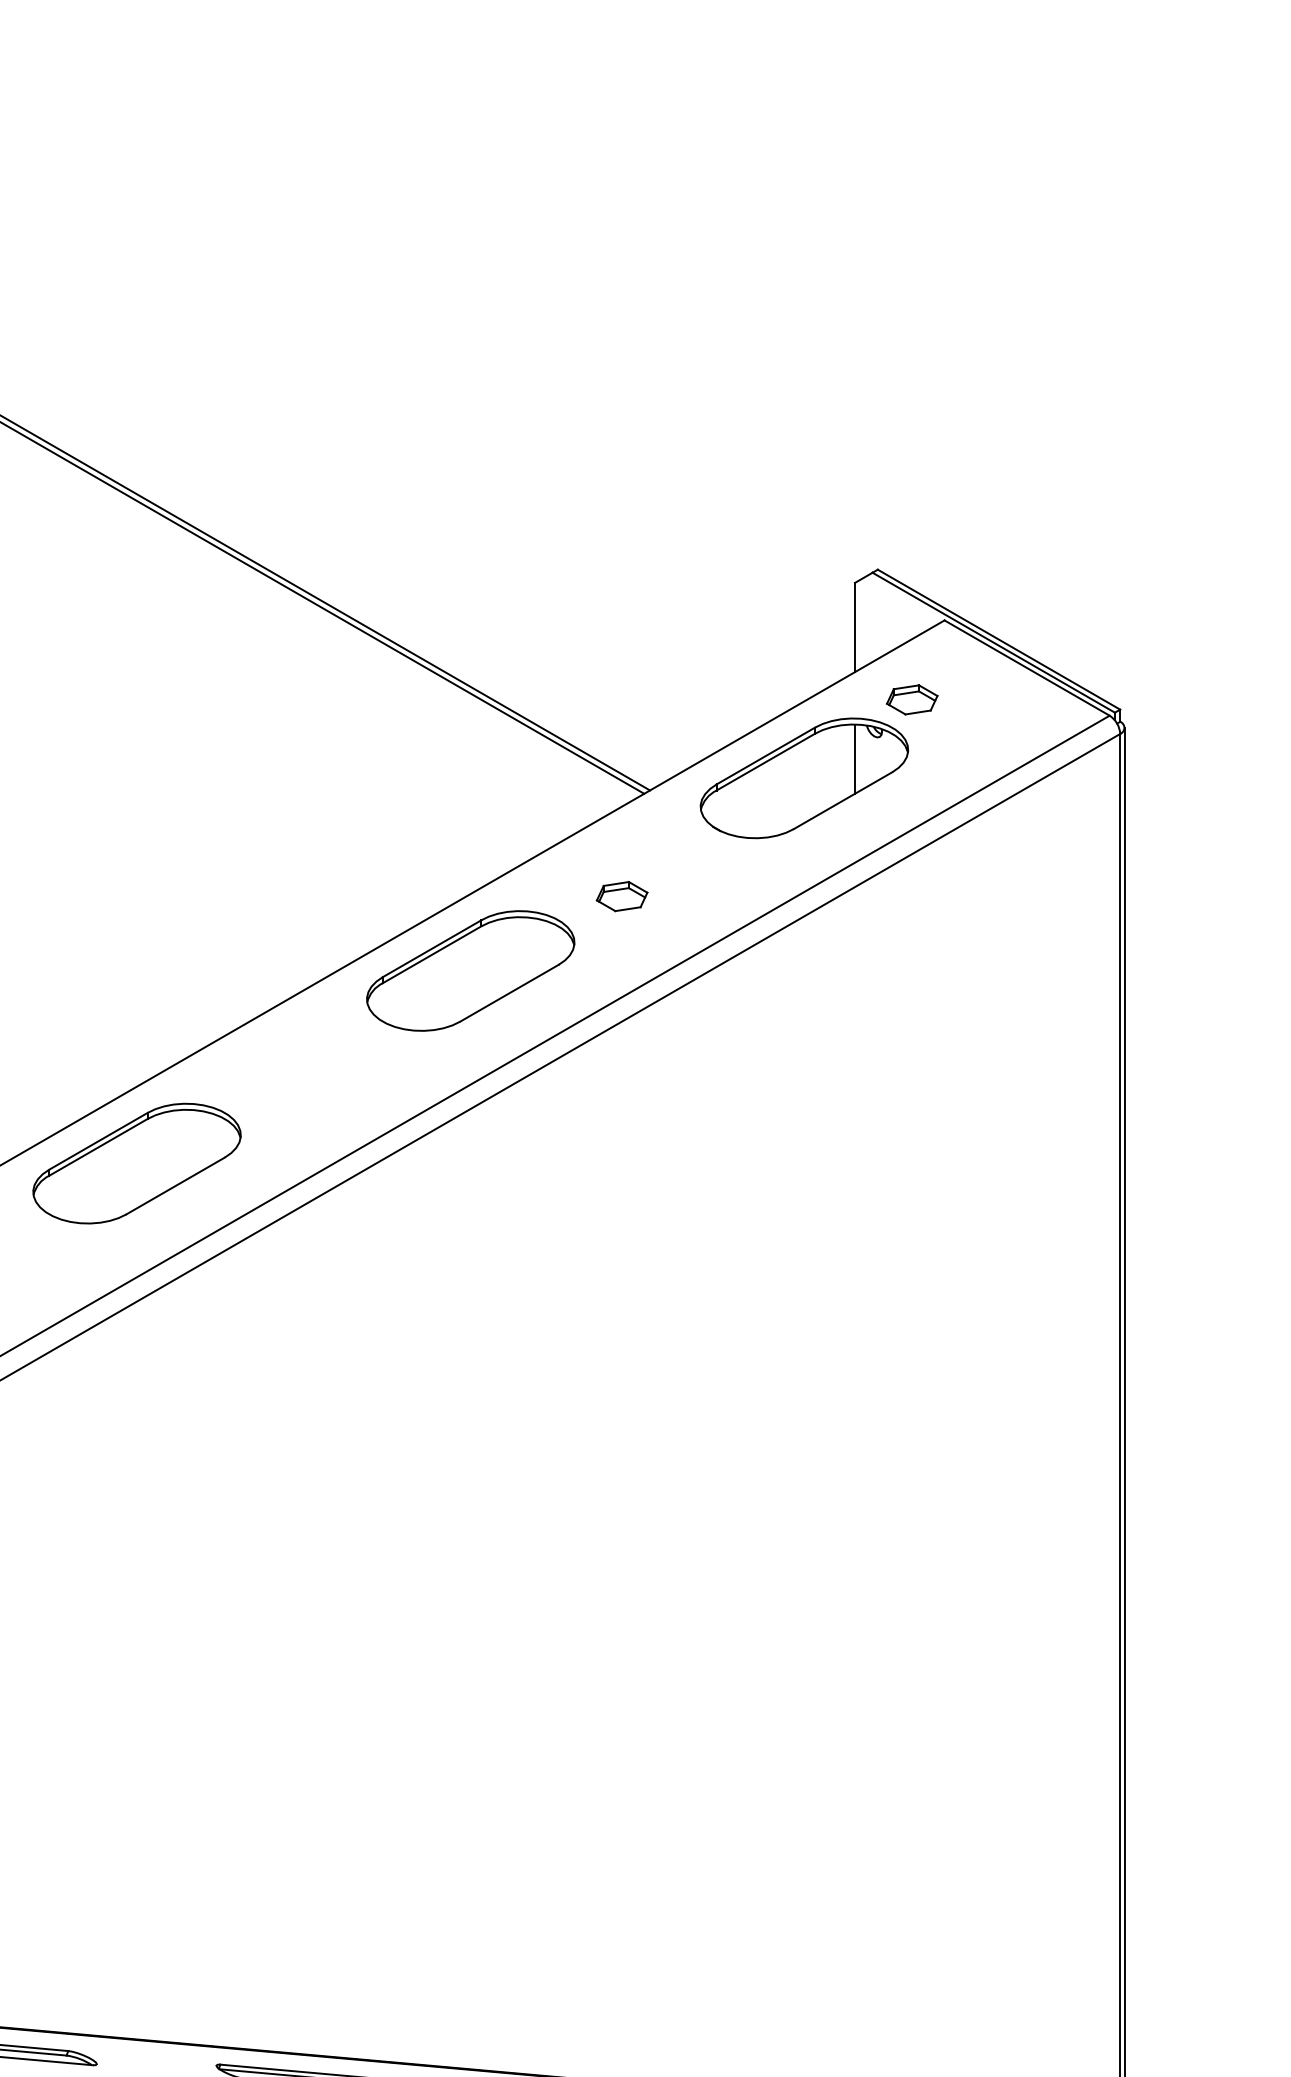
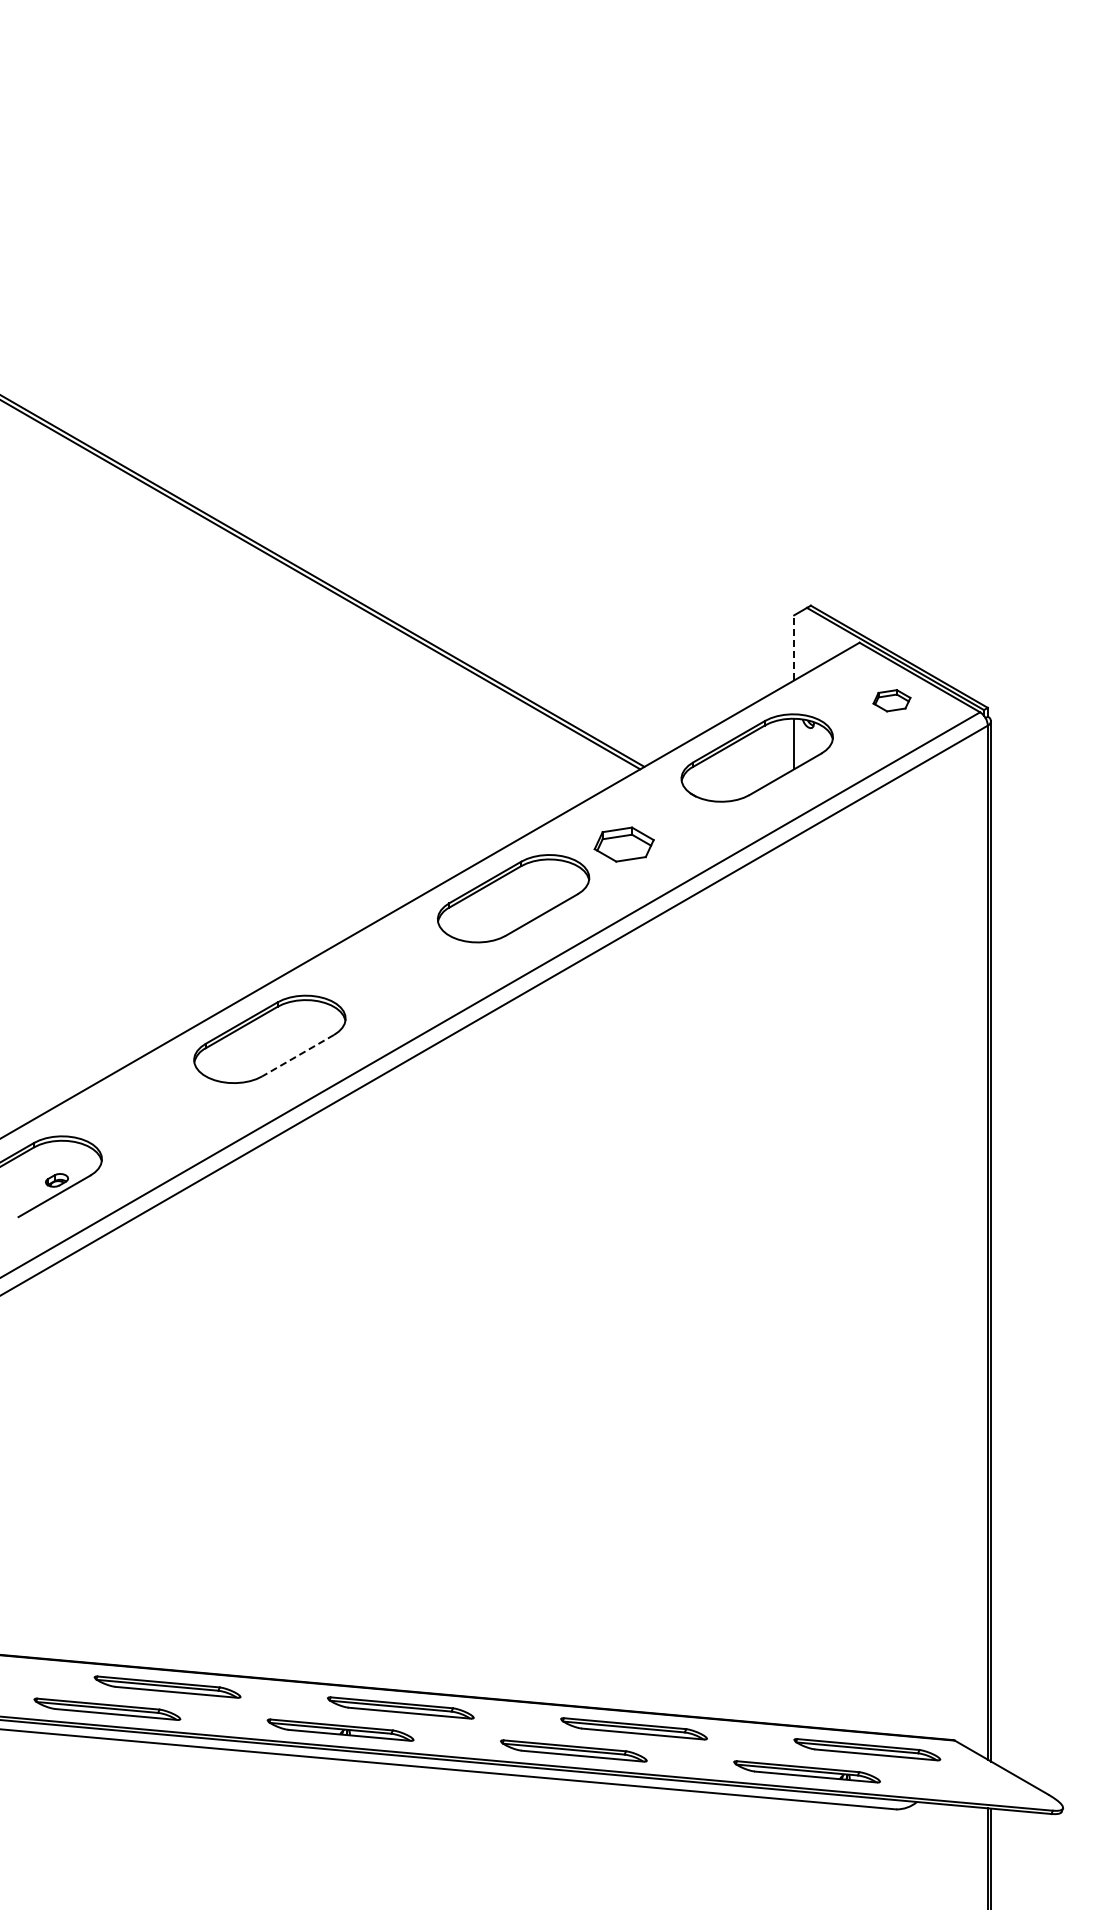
line: (855, 626) -> (794, 647), solid -> dashed
part: (911, 699) -> (891, 700), moved
part: (621, 895) -> (623, 843), size x1.6
line: (174, 1185) -> (297, 1055), solid -> dashed

